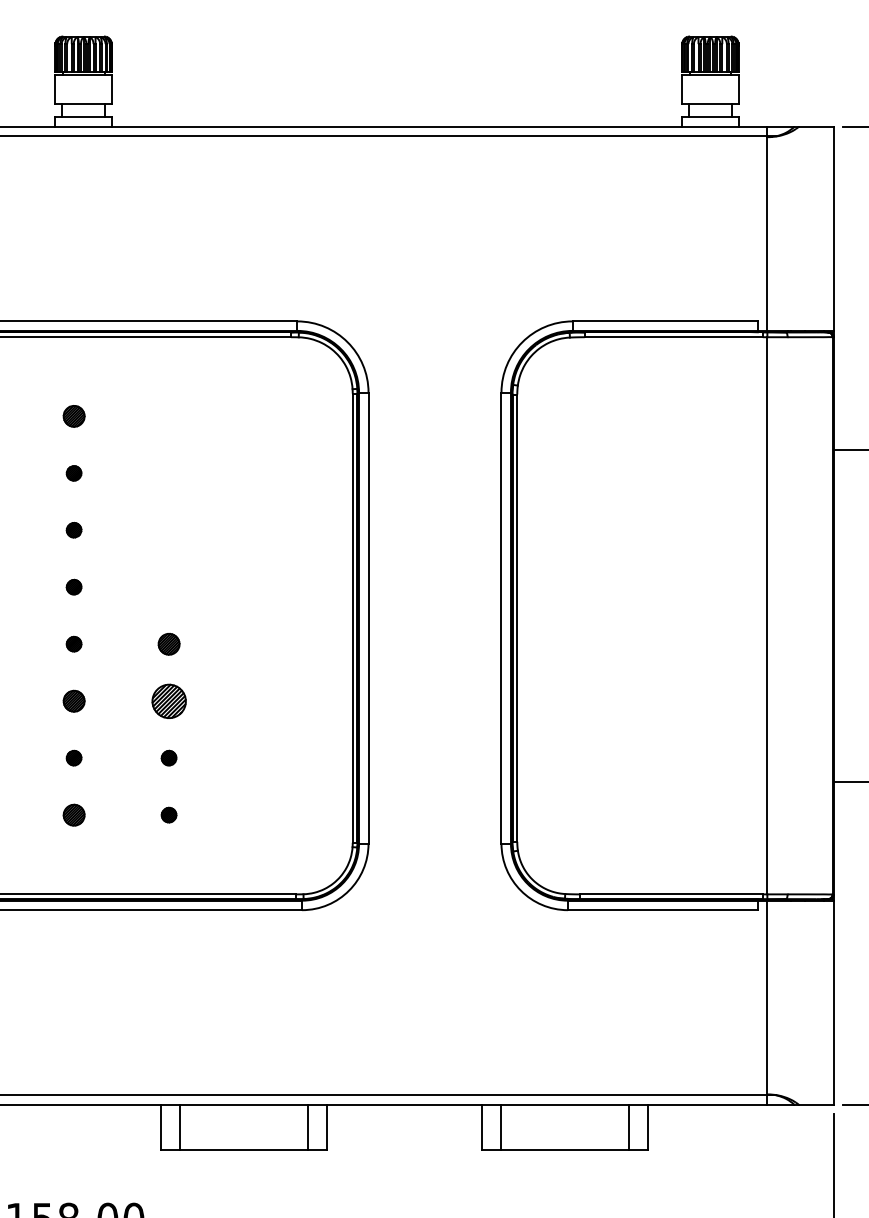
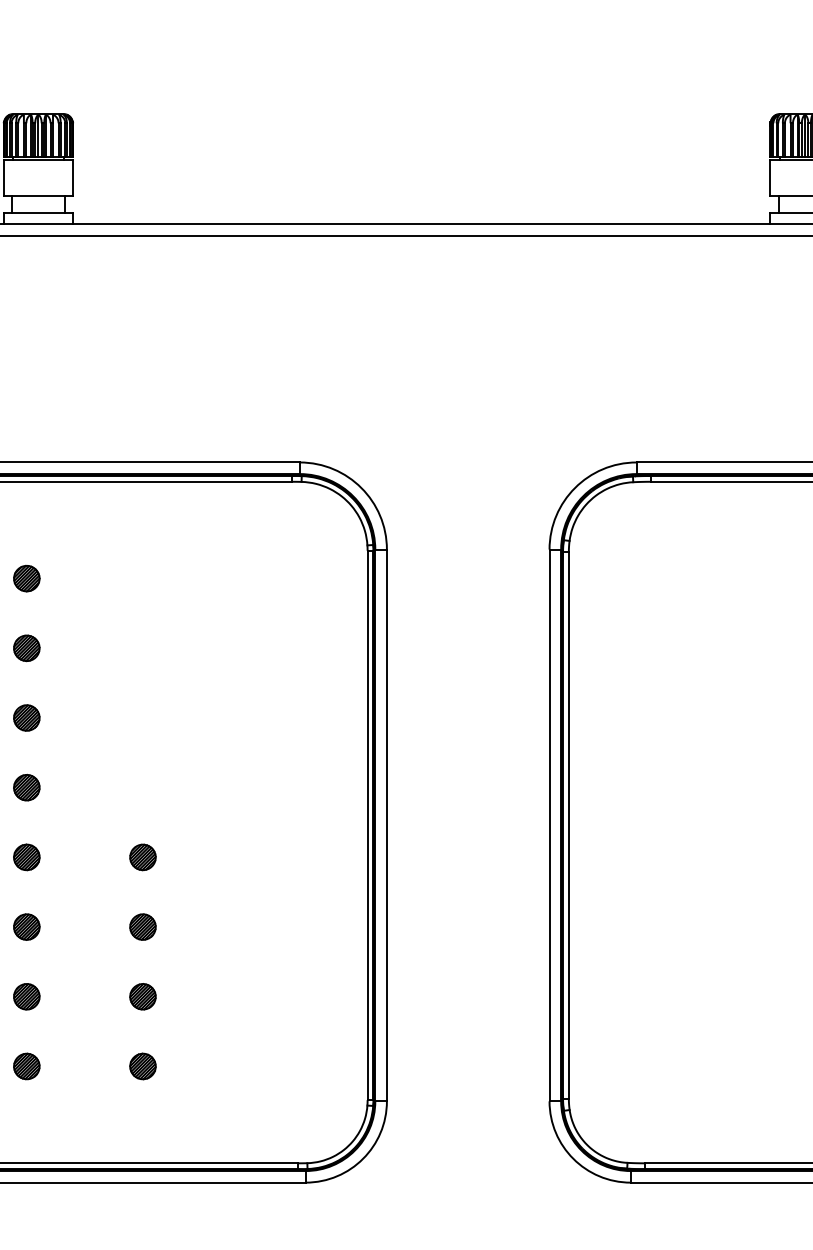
part: (73, 473) -> (26, 648), size x1.43
part: (73, 529) -> (26, 716), size x1.43
part: (73, 586) -> (26, 786), size x1.43
part: (73, 643) -> (26, 856), size x1.43
part: (168, 700) -> (142, 926), size x0.62
part: (73, 757) -> (26, 995), size x1.43
part: (168, 757) -> (142, 995), size x1.43
part: (168, 814) -> (142, 1065), size x1.43

